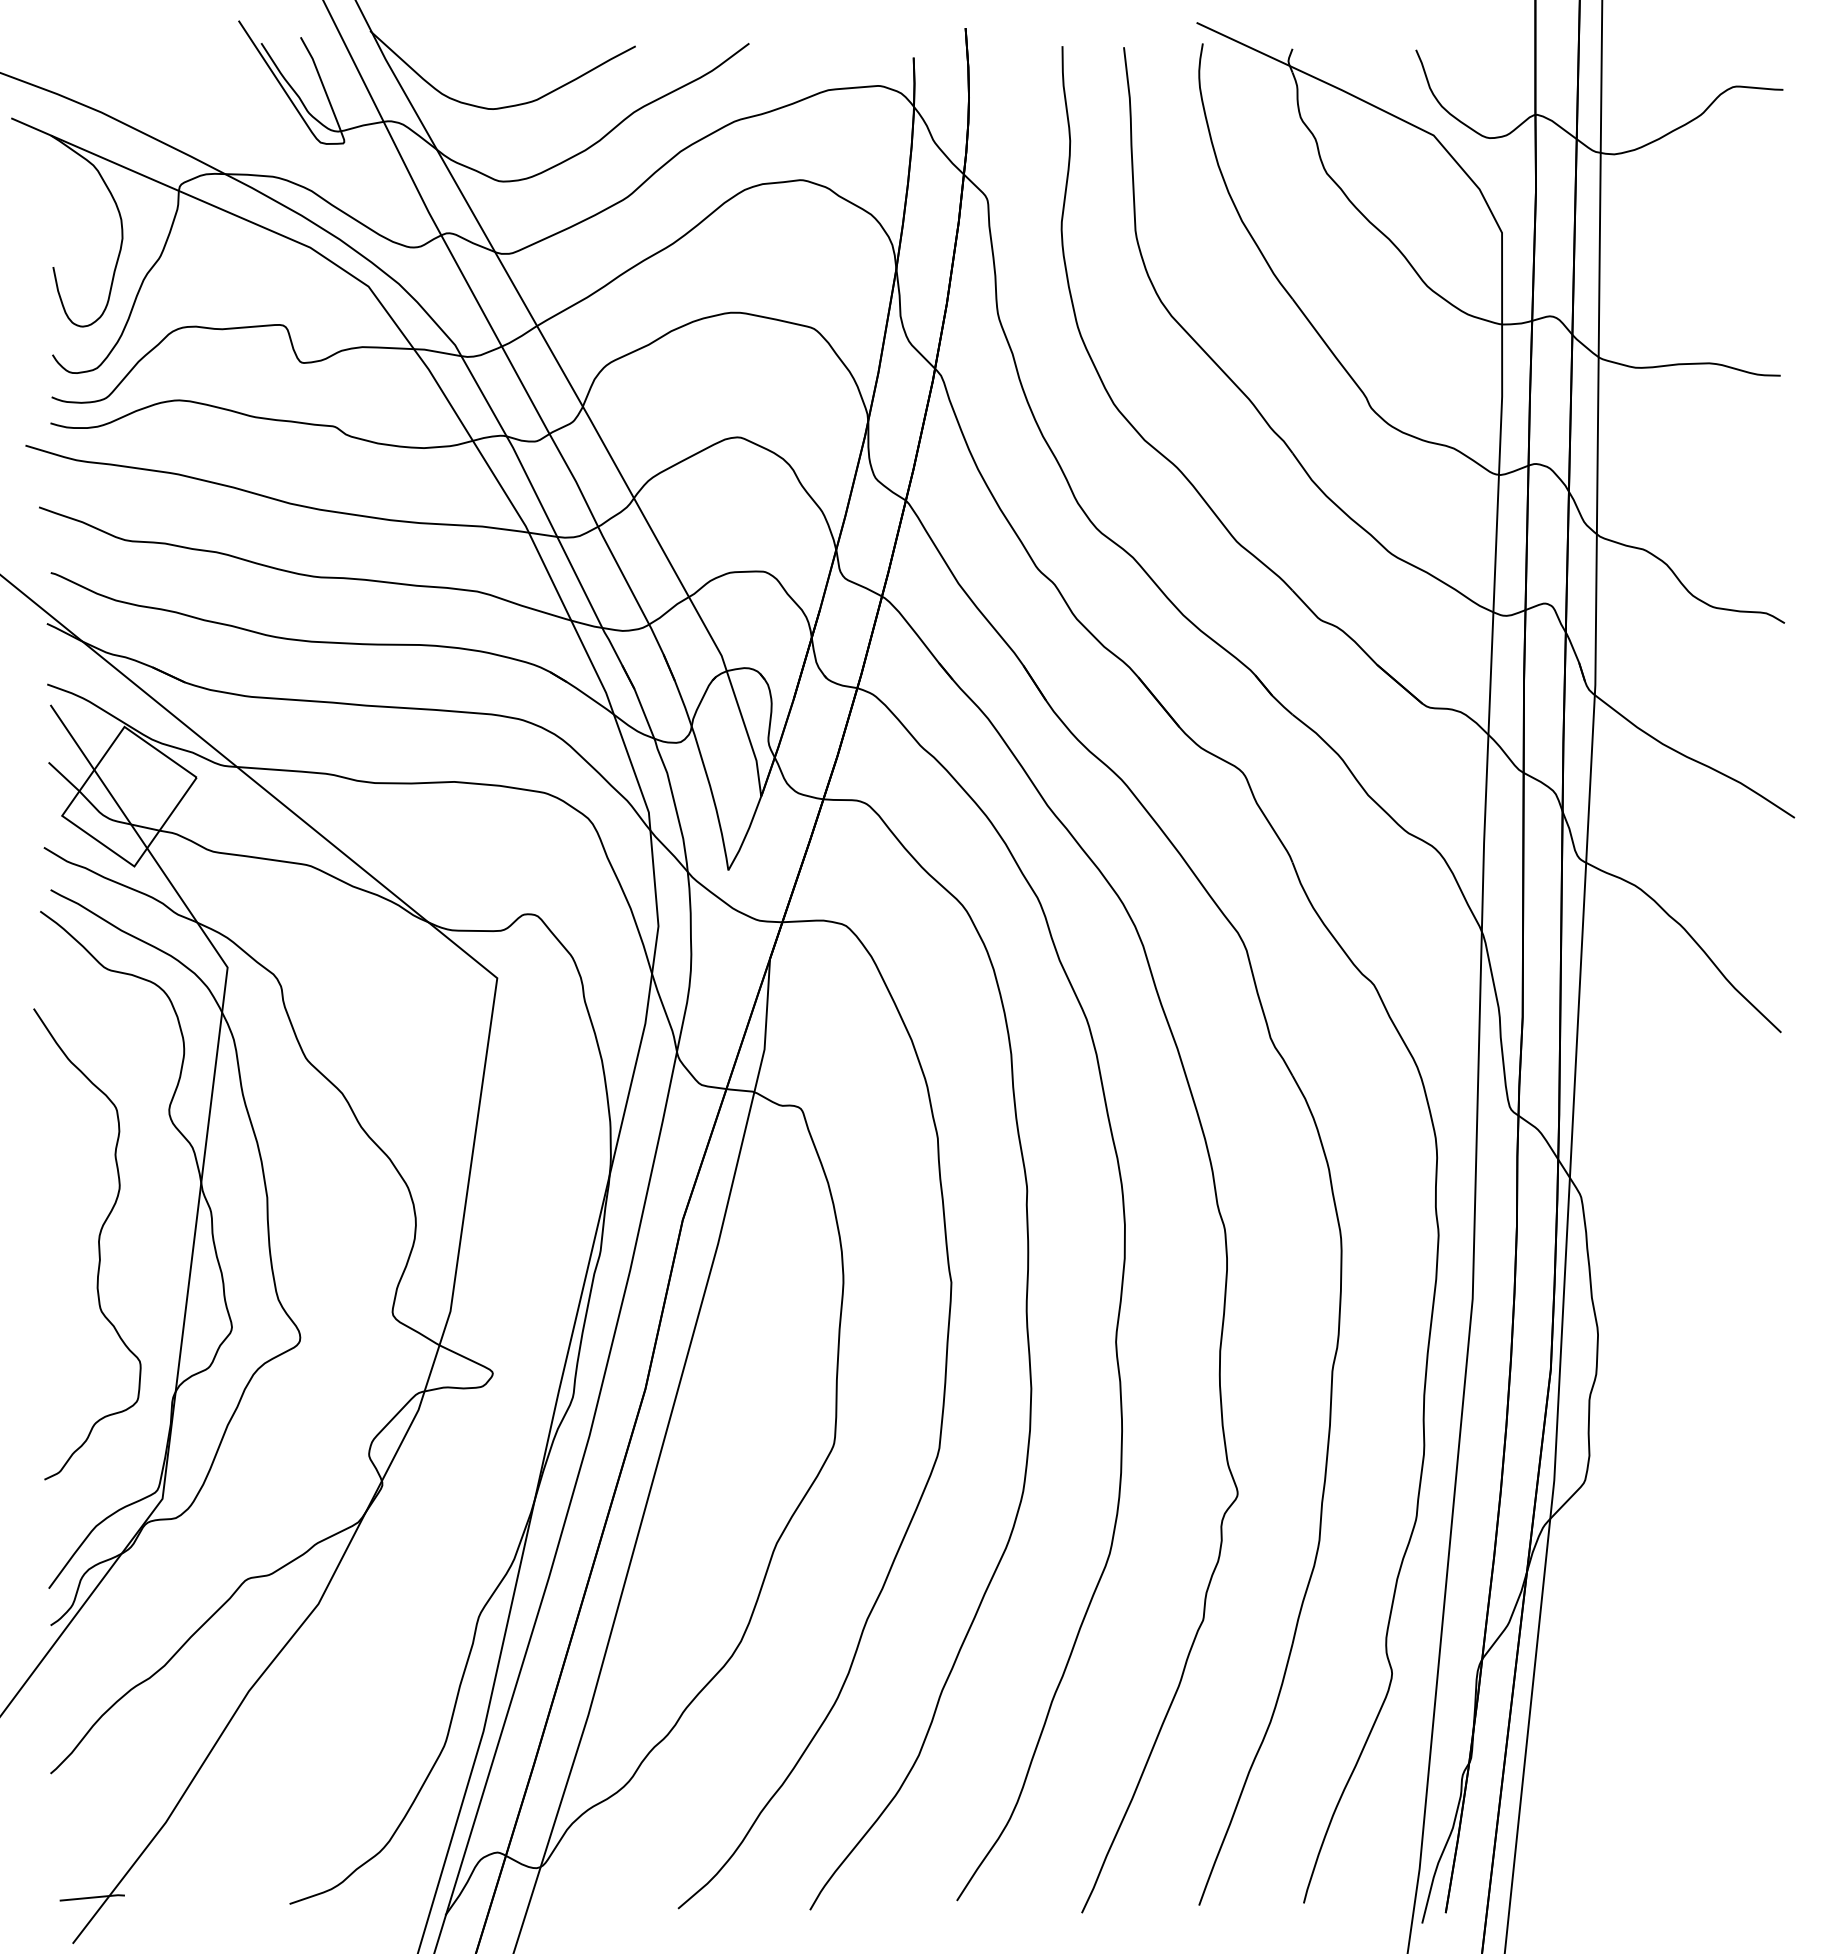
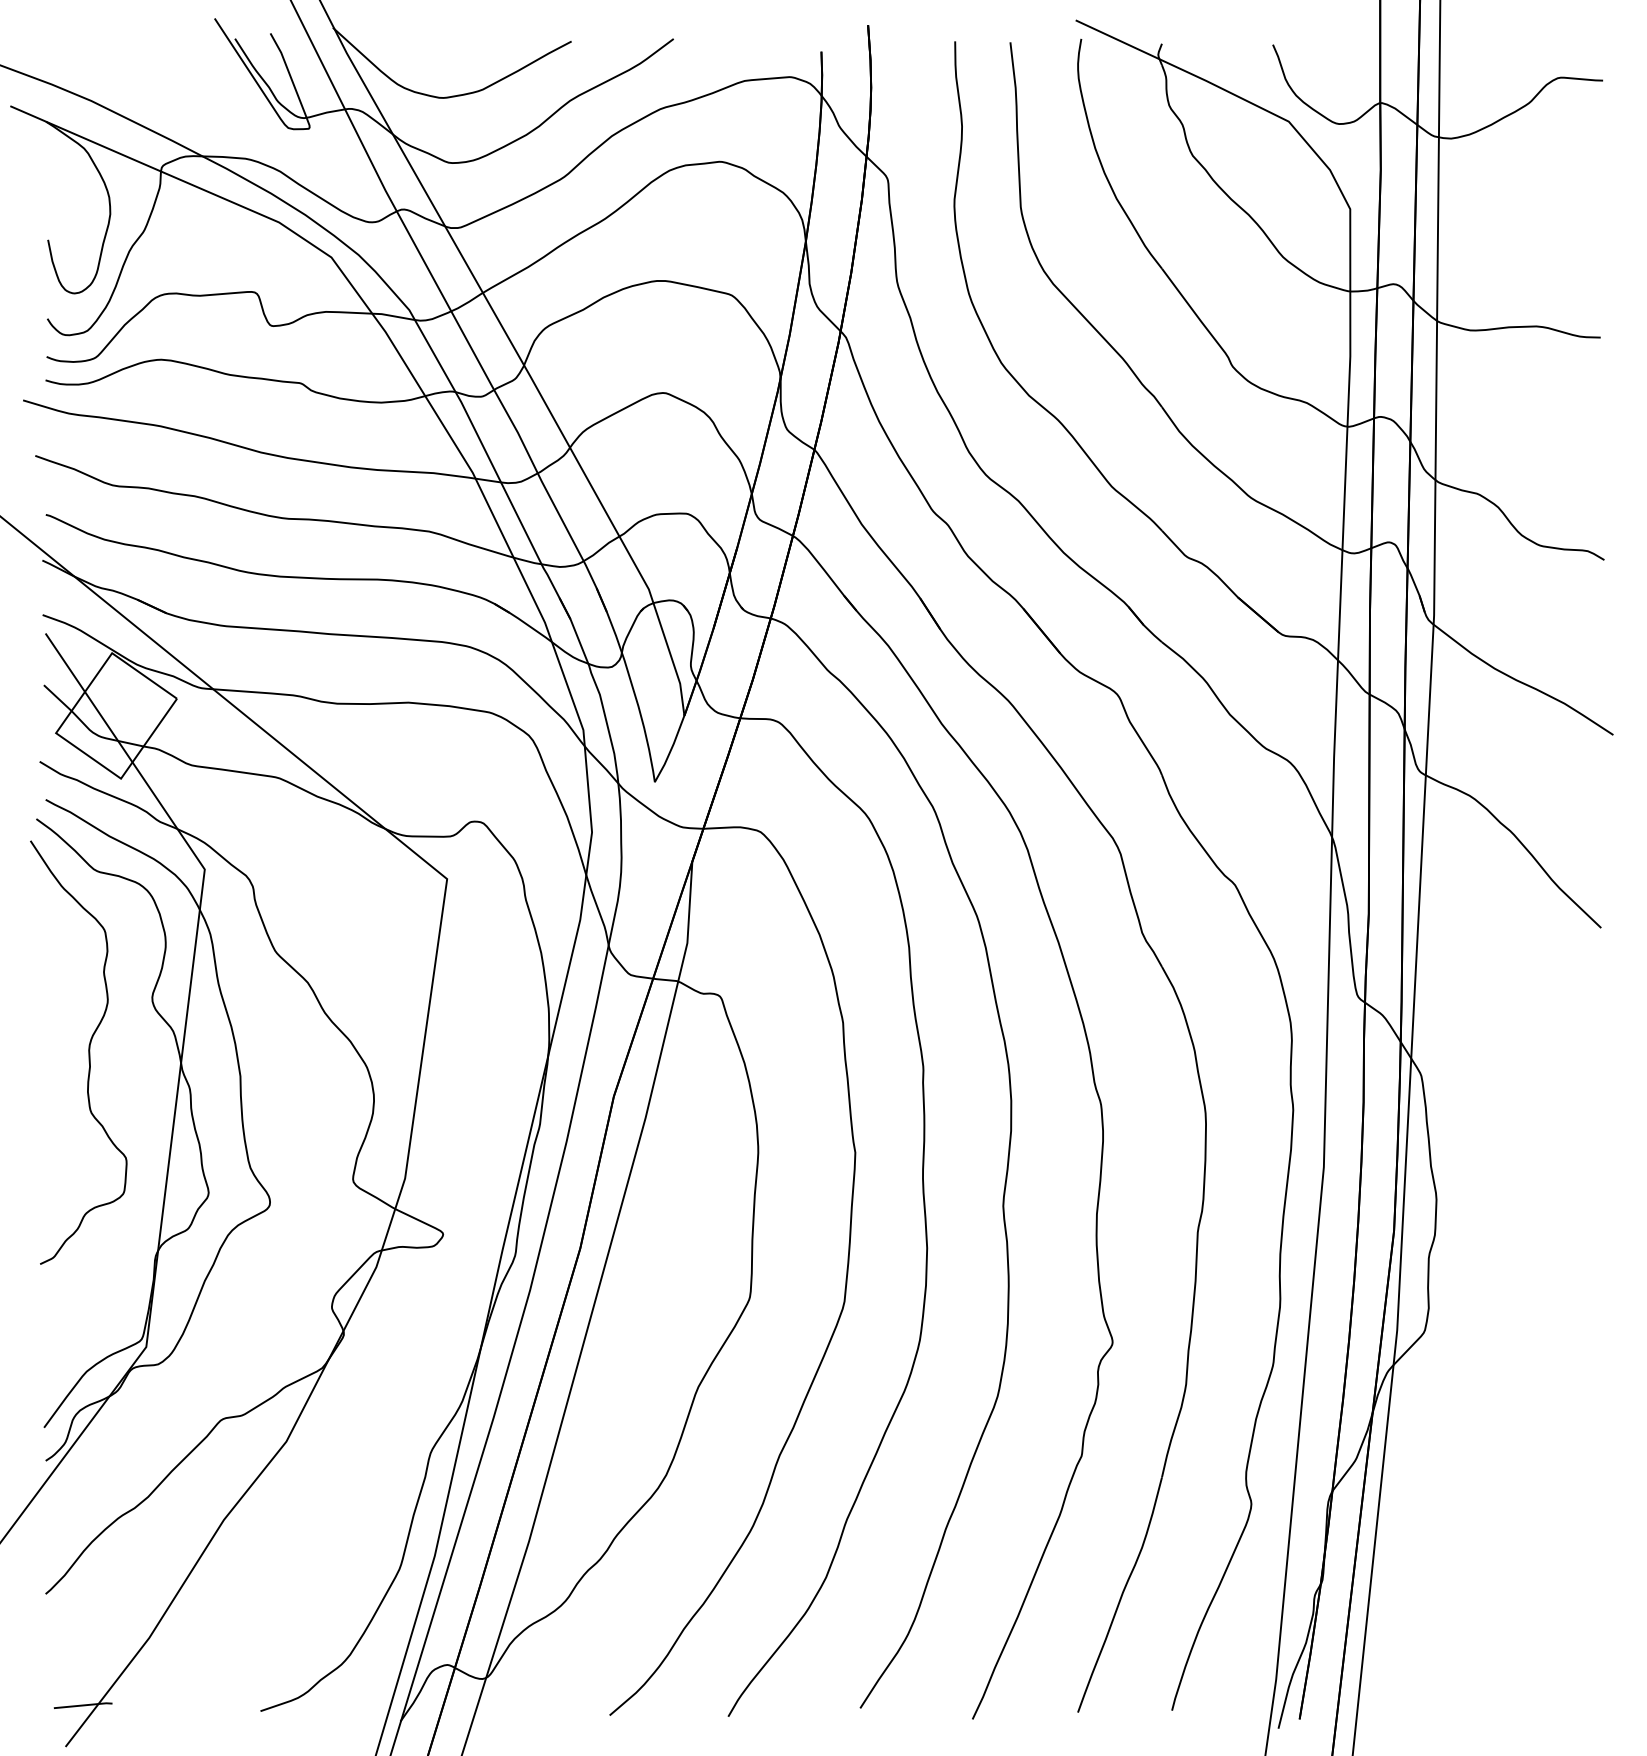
curve: (98, 1244) -> (88, 1052), moved

